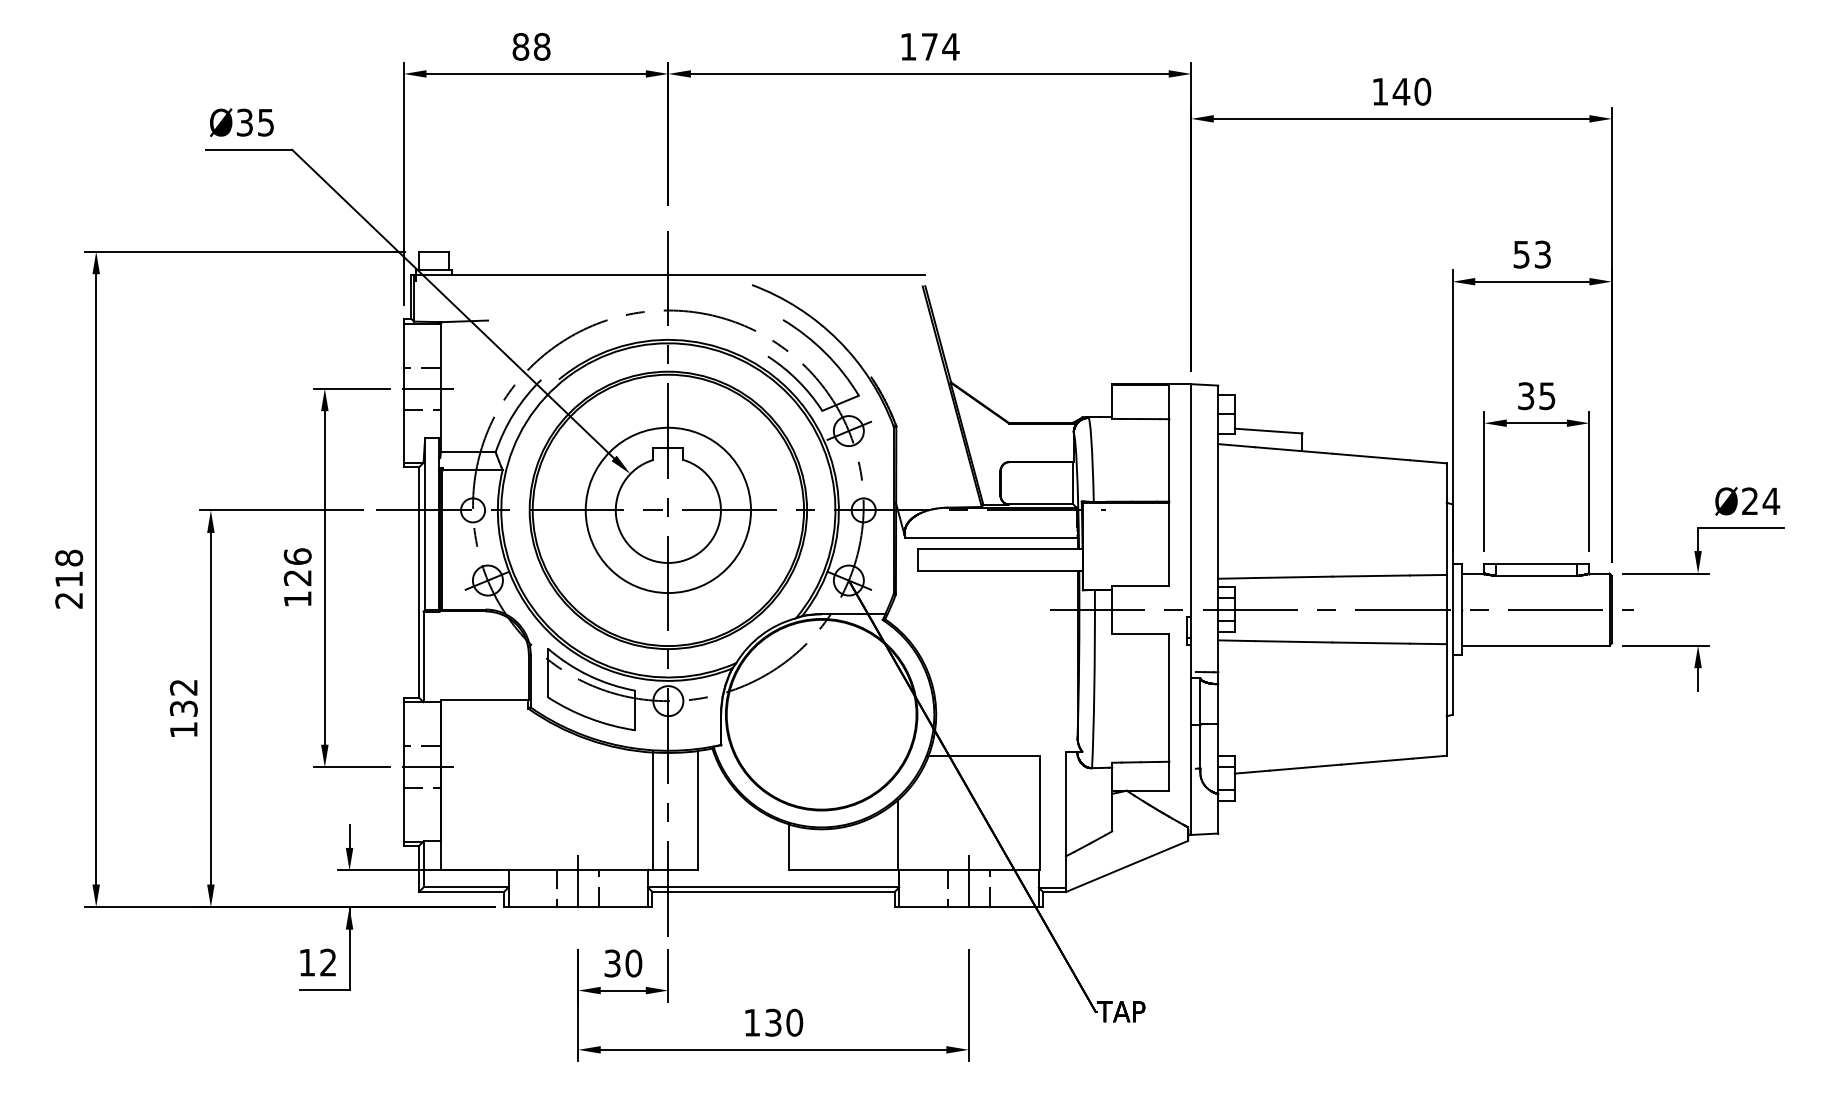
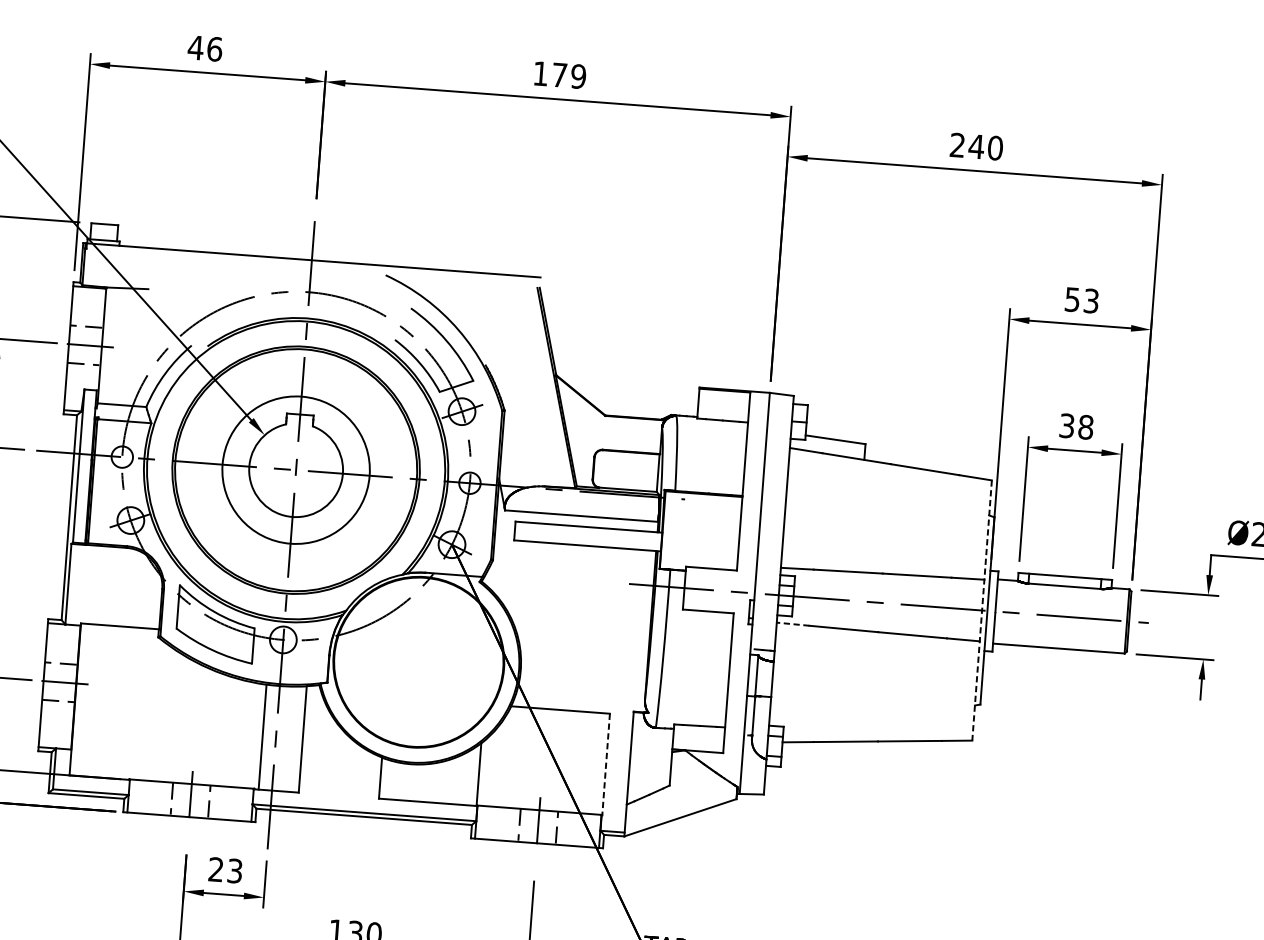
text: (531, 46) -> (205, 48), 88 -> 46
text: (950, 46) -> (578, 76), 174 -> 179
text: (1379, 91) -> (956, 145), 140 -> 240
text: (1547, 396) -> (1086, 427), 35 -> 38
line: (1446, 610) -> (981, 611), solid -> dashed
line: (1236, 640) -> (792, 623), solid -> dashed
line: (1039, 813) -> (606, 764), solid -> dashed
text: (623, 963) -> (225, 870), 30 -> 23

